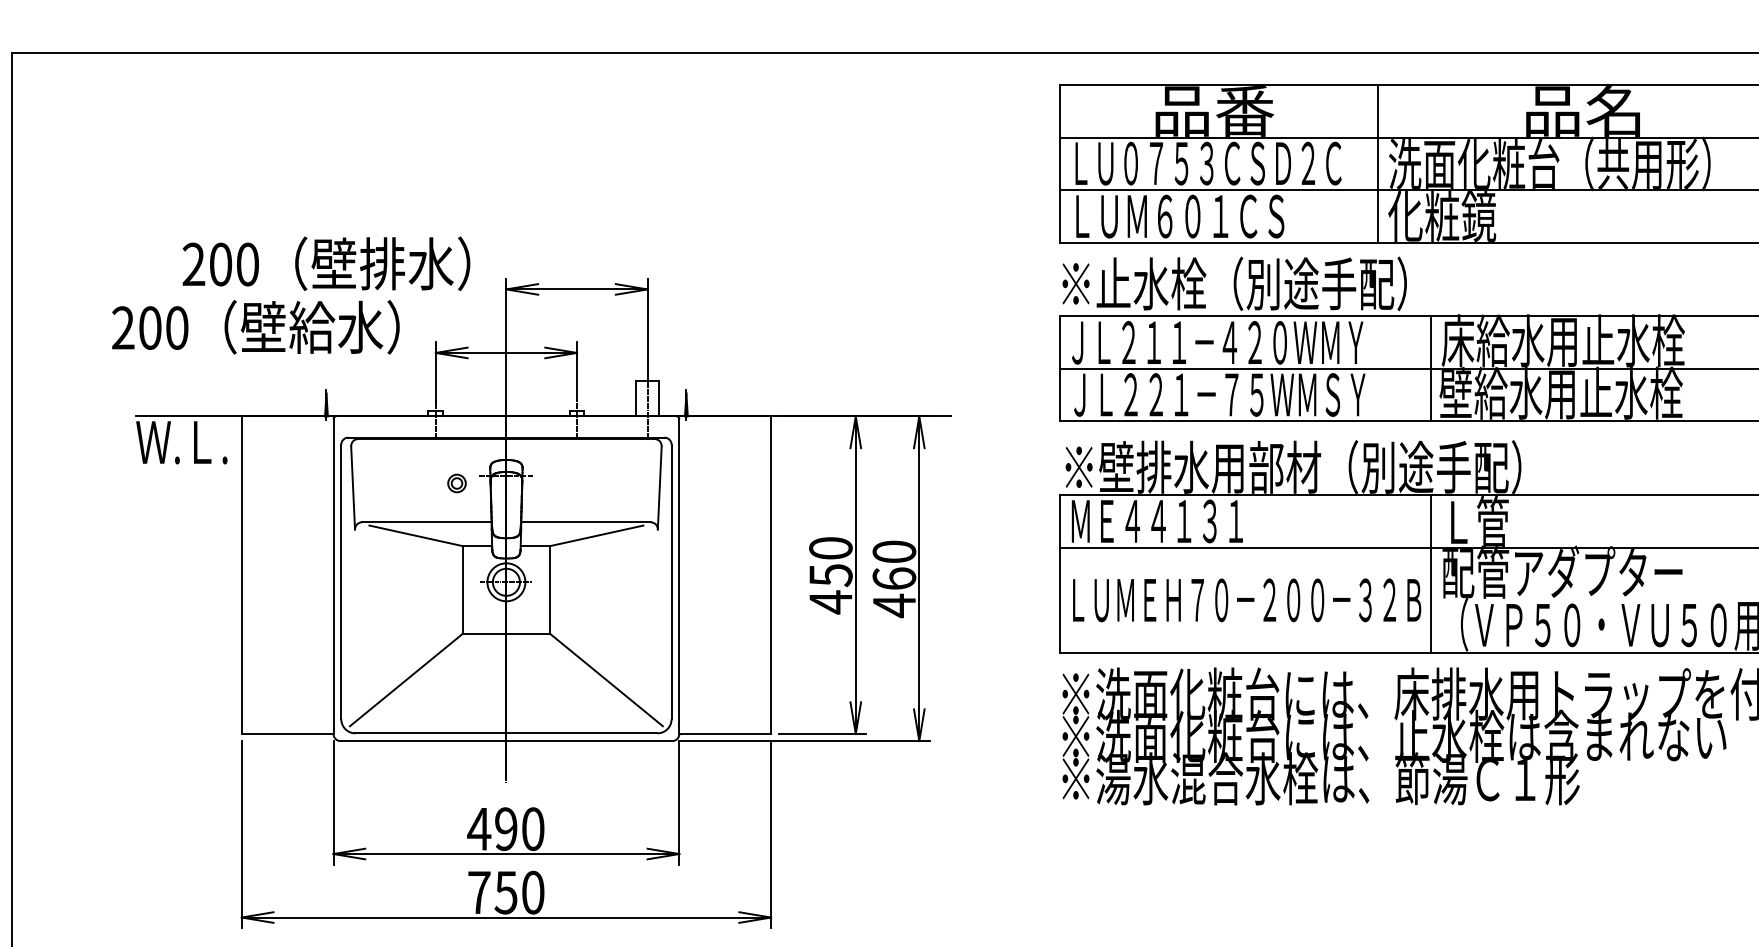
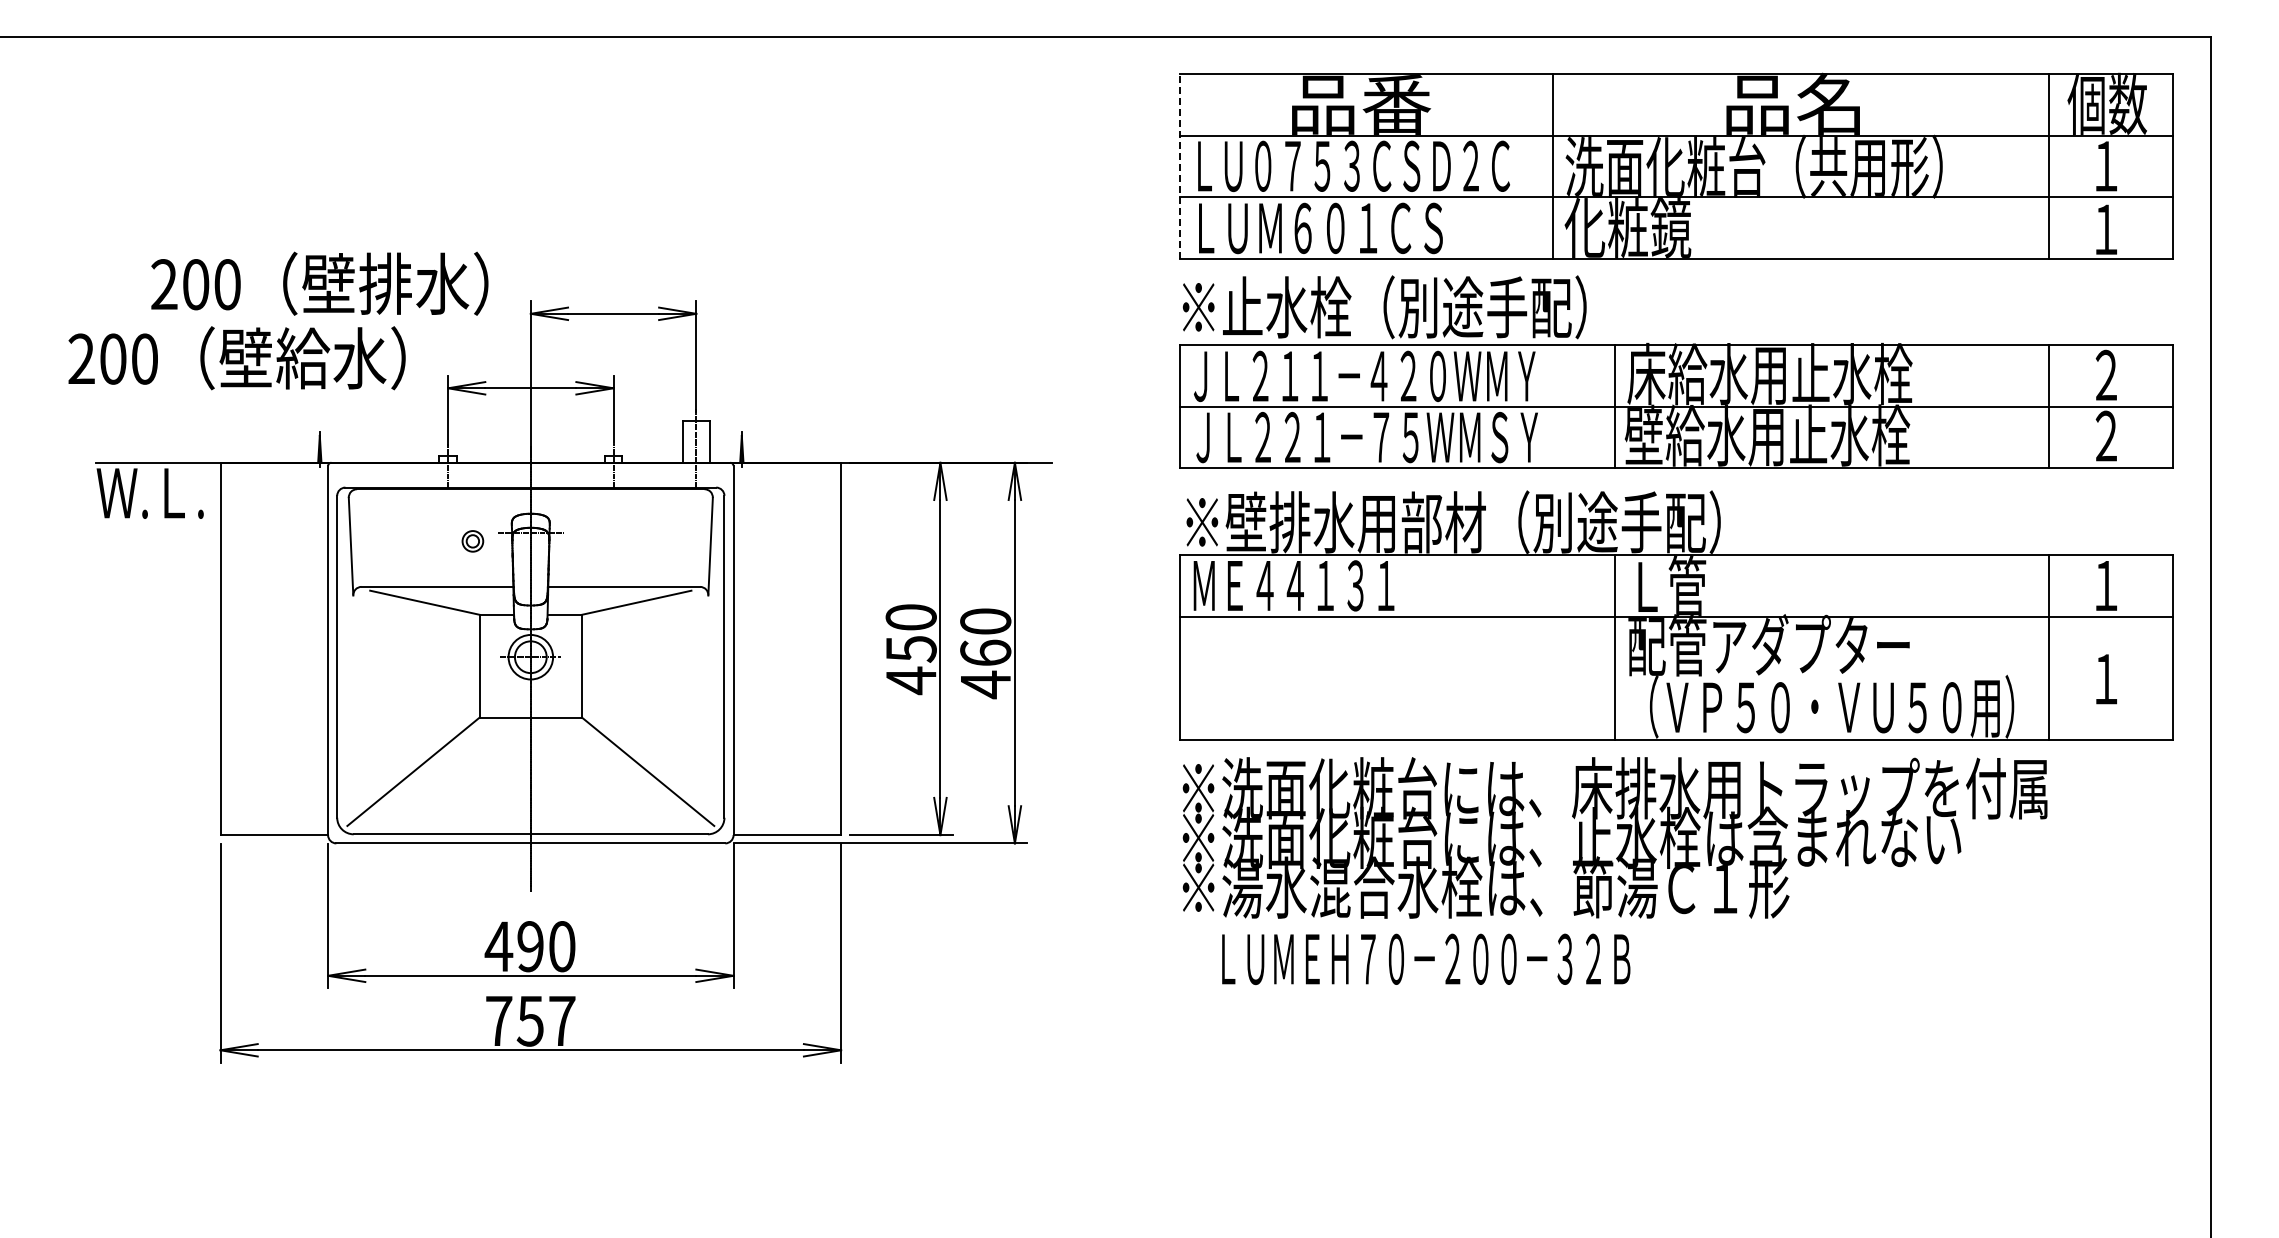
line: (1060, 163) -> (1180, 166), solid -> dashed
text: (1247, 600) -> (1426, 959), moved
text: (533, 892) -> (562, 1020), 750 -> 757

